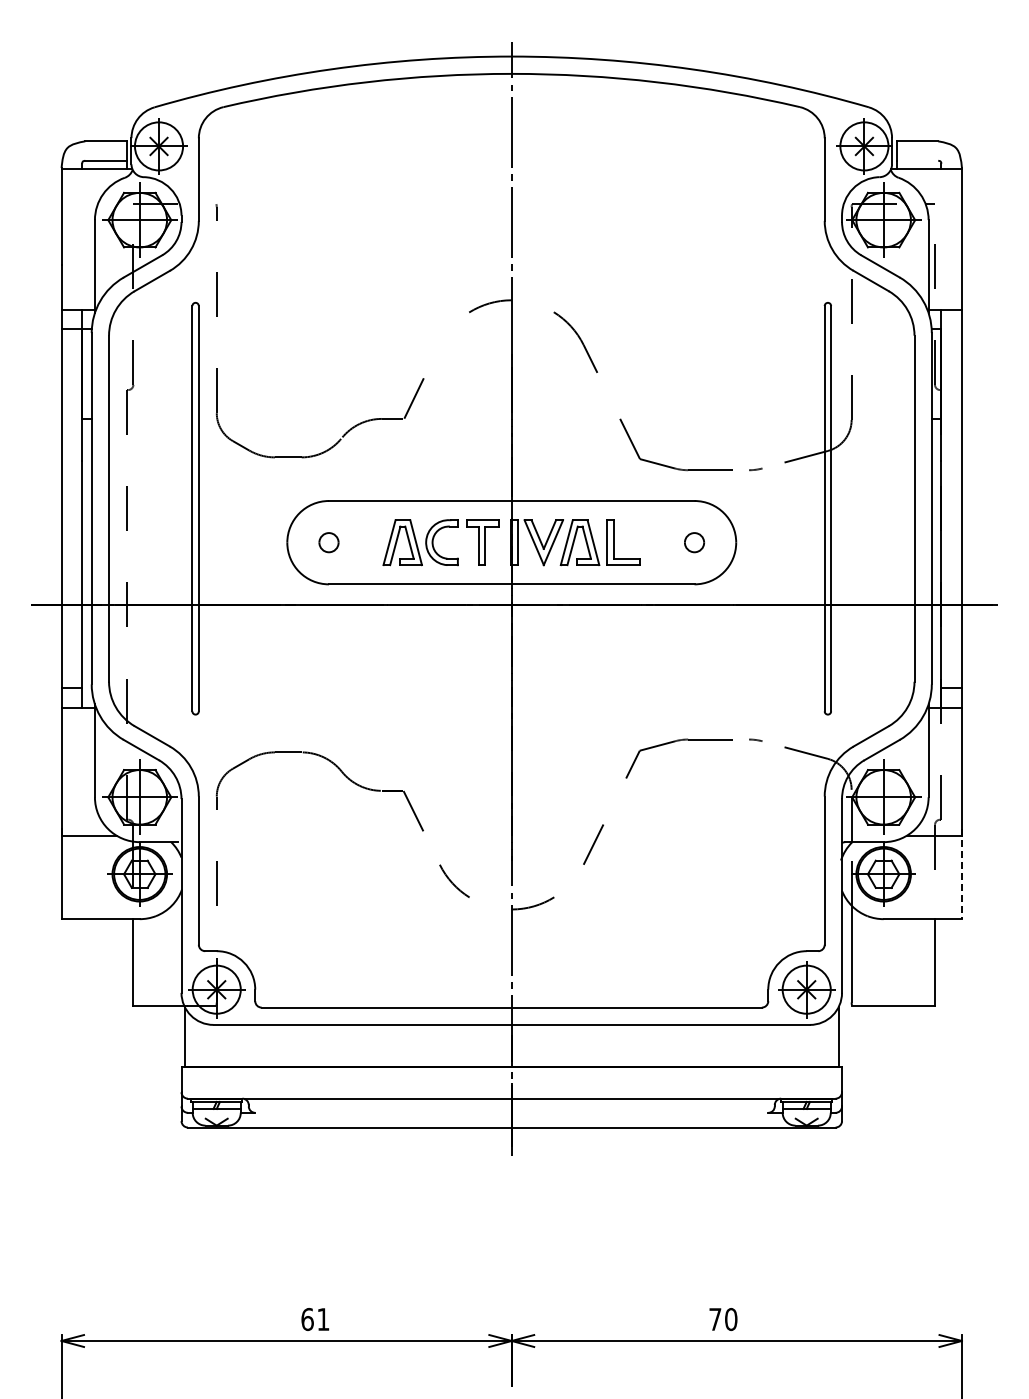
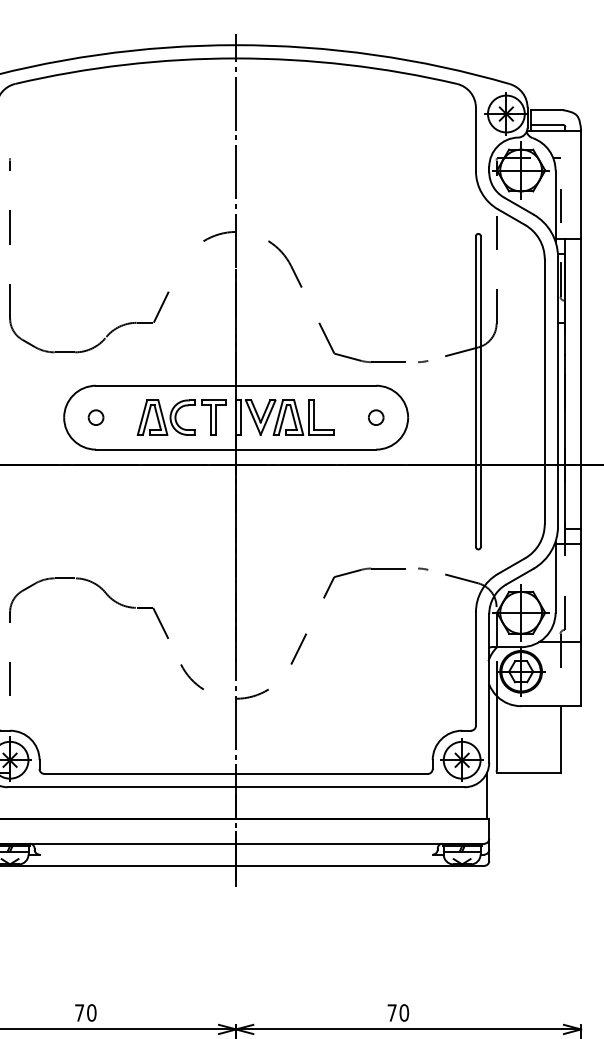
line: (917, 160) -> (547, 124), added
line: (961, 874) -> (580, 671), dashed -> solid
text: (315, 1319) -> (85, 1012), 61 -> 70

